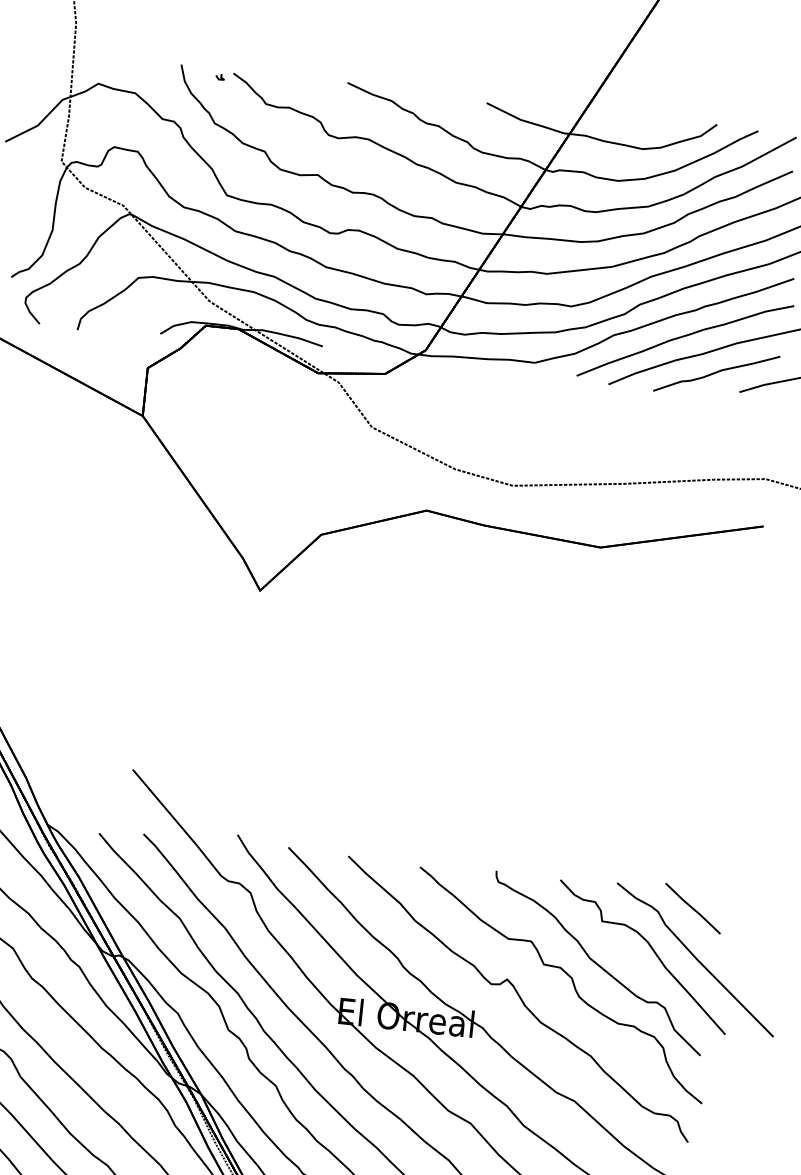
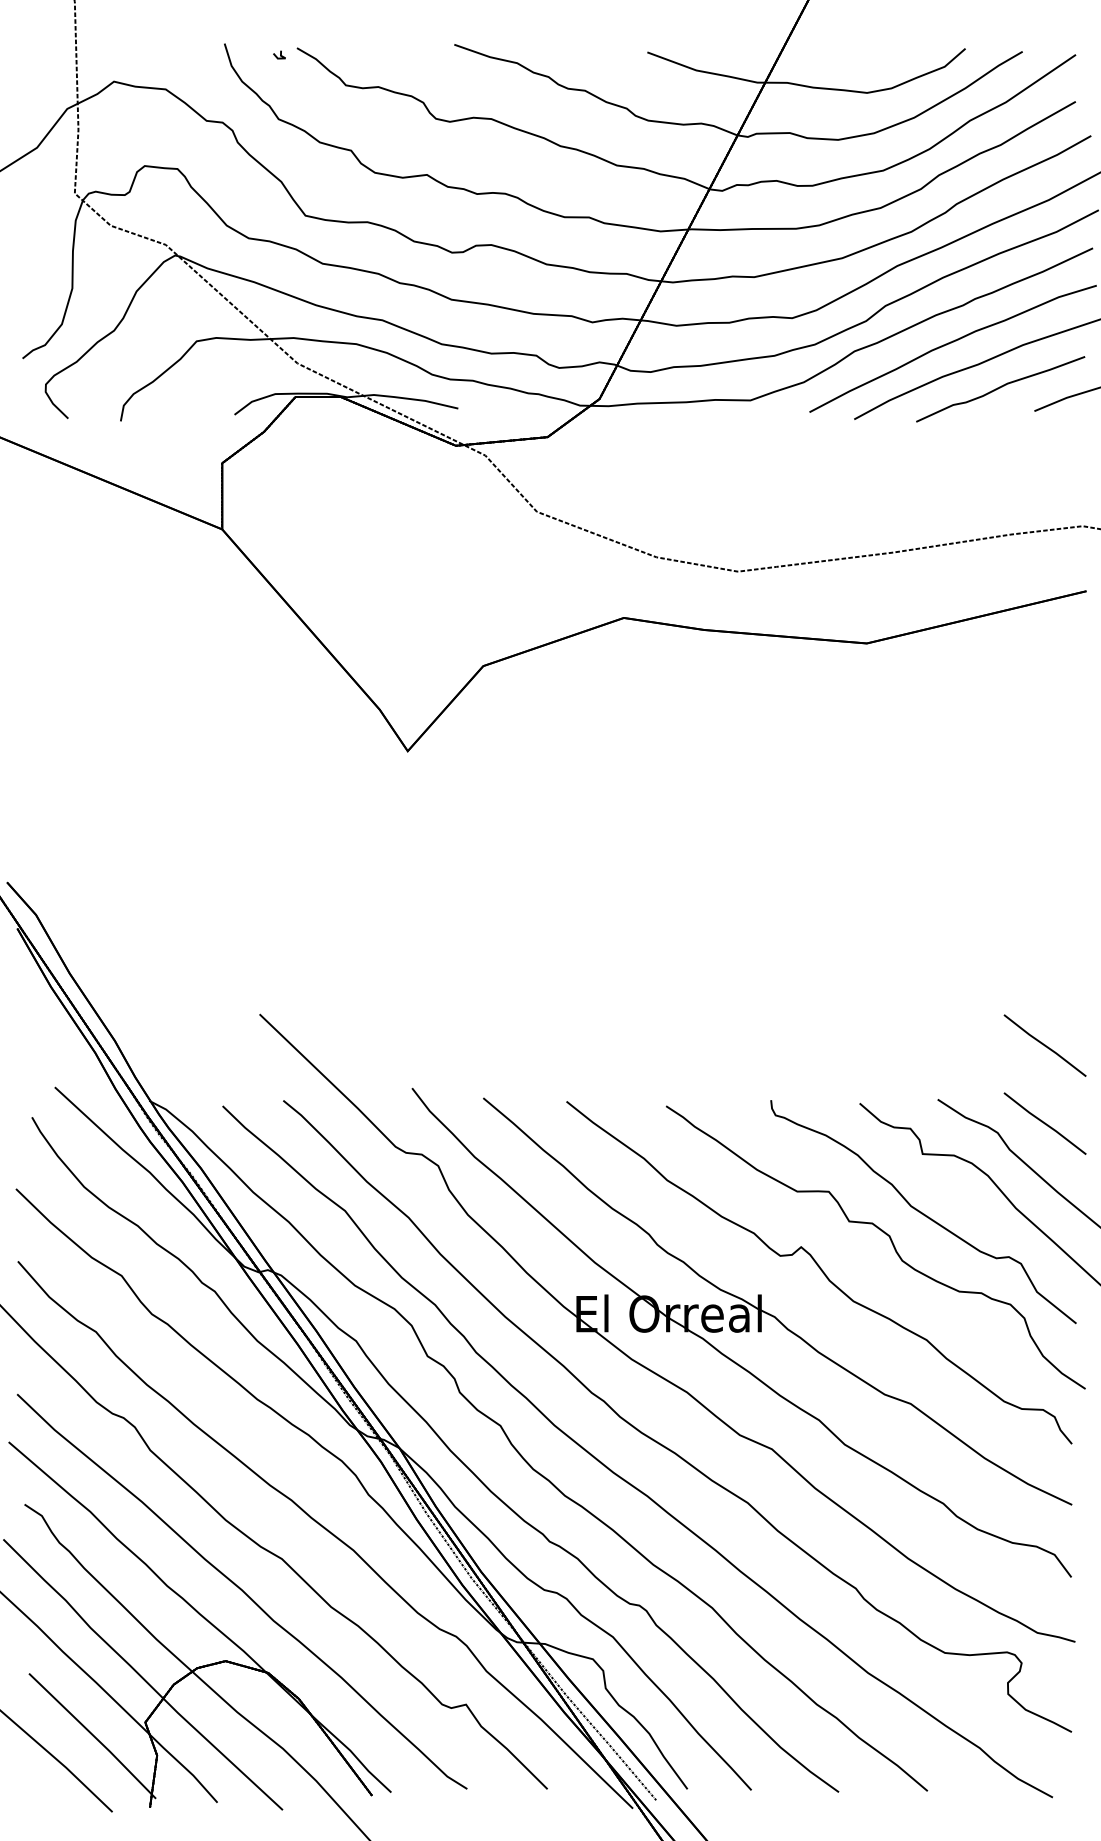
line: (698, 852) -> (1044, 1045), added

